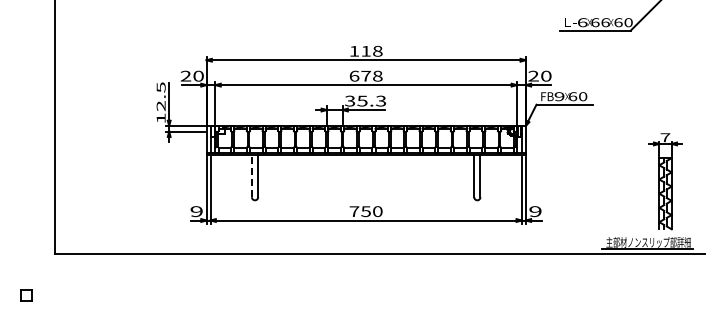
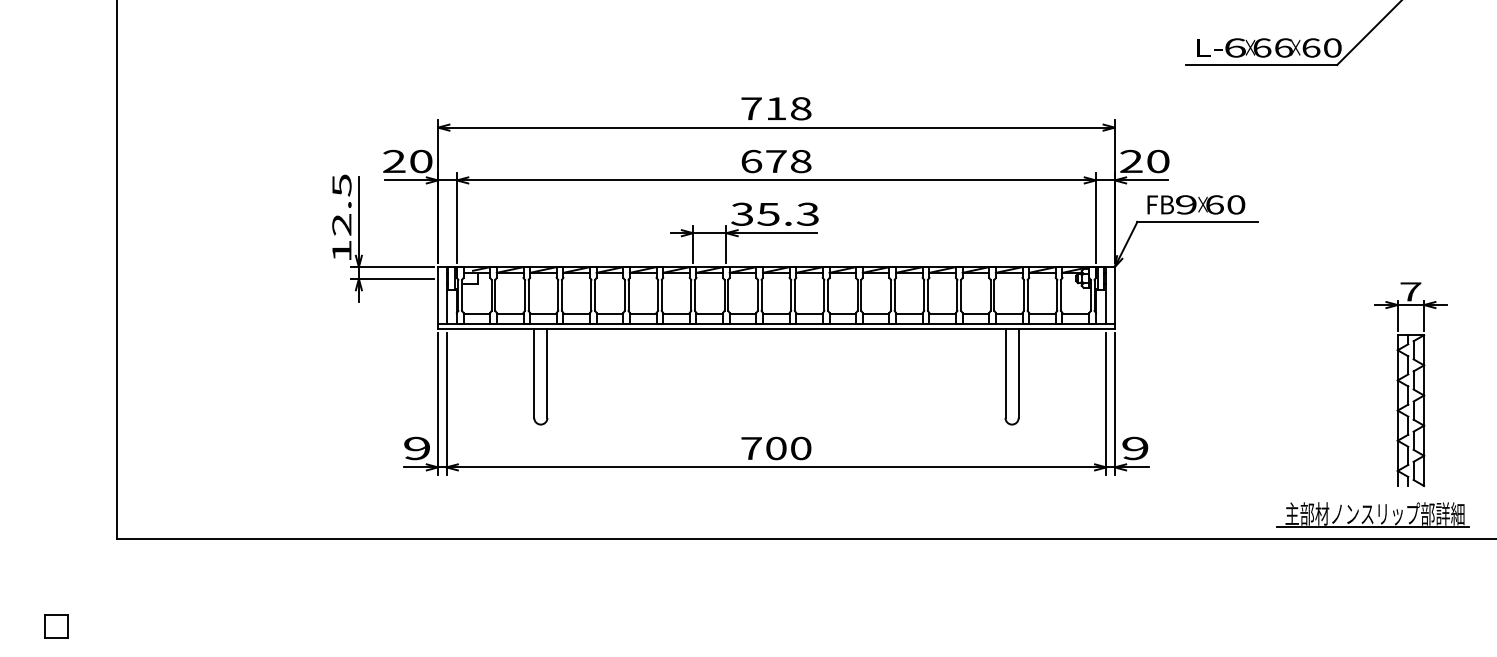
text: (354, 51) -> (751, 109), 118 -> 718
line: (251, 176) -> (533, 374), dashed -> solid
text: (365, 211) -> (774, 448), 750 -> 700

